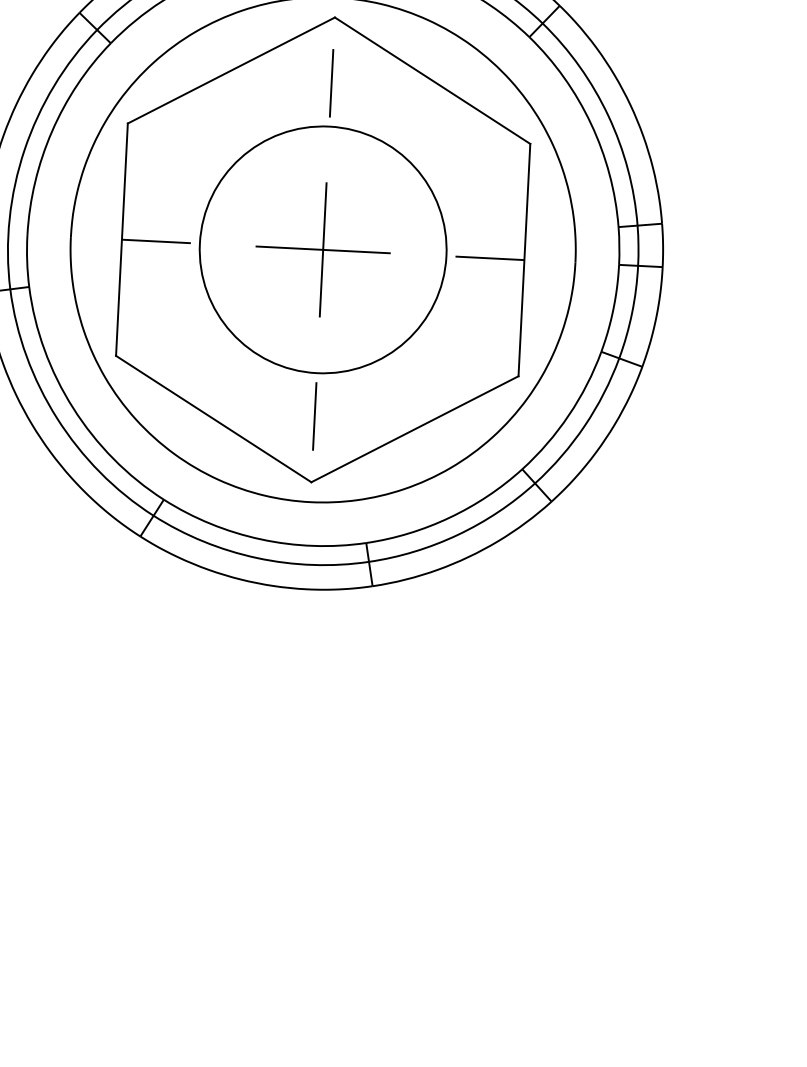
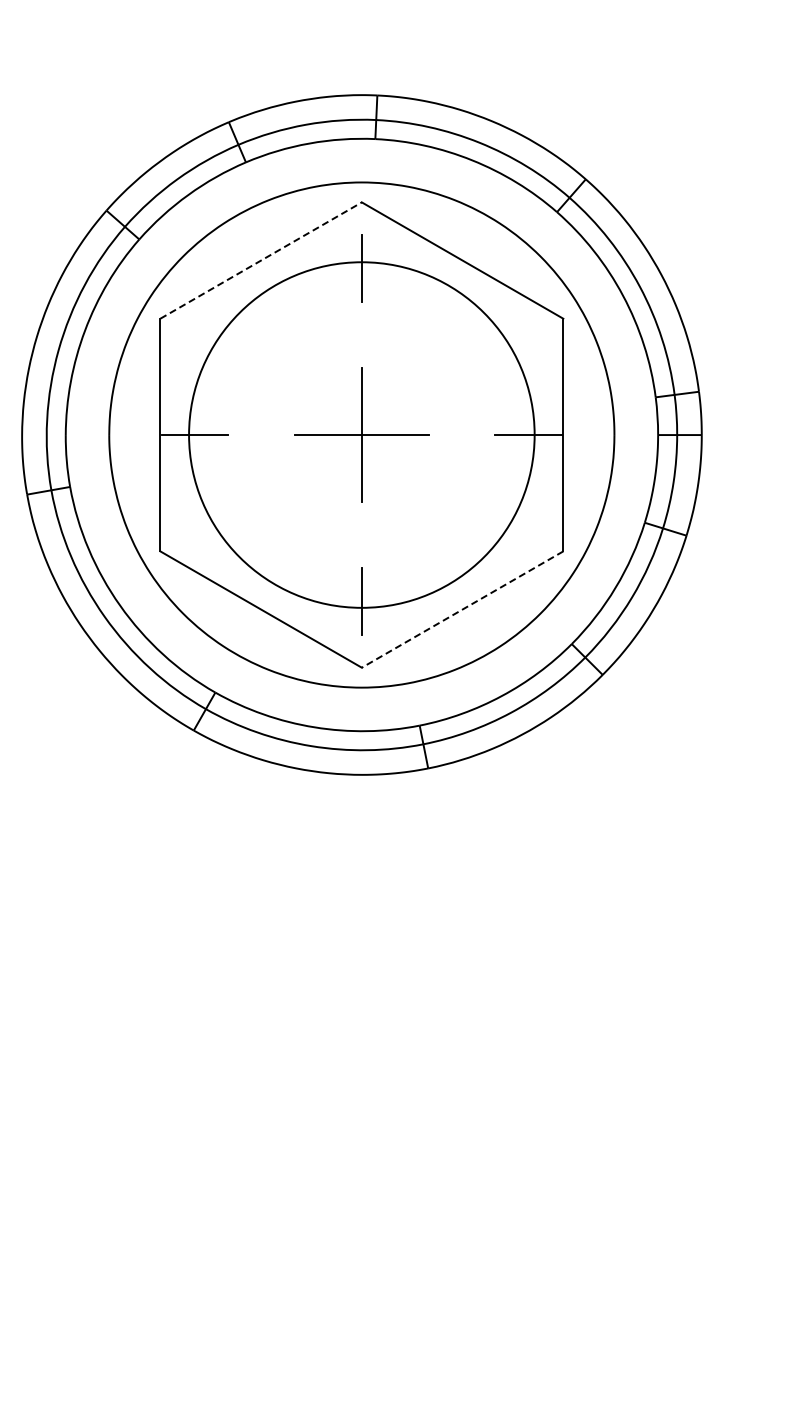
line: (231, 70) -> (261, 260), solid -> dashed
circle: (322, 249) -> (361, 434), size x1.4
line: (414, 429) -> (462, 609), solid -> dashed

